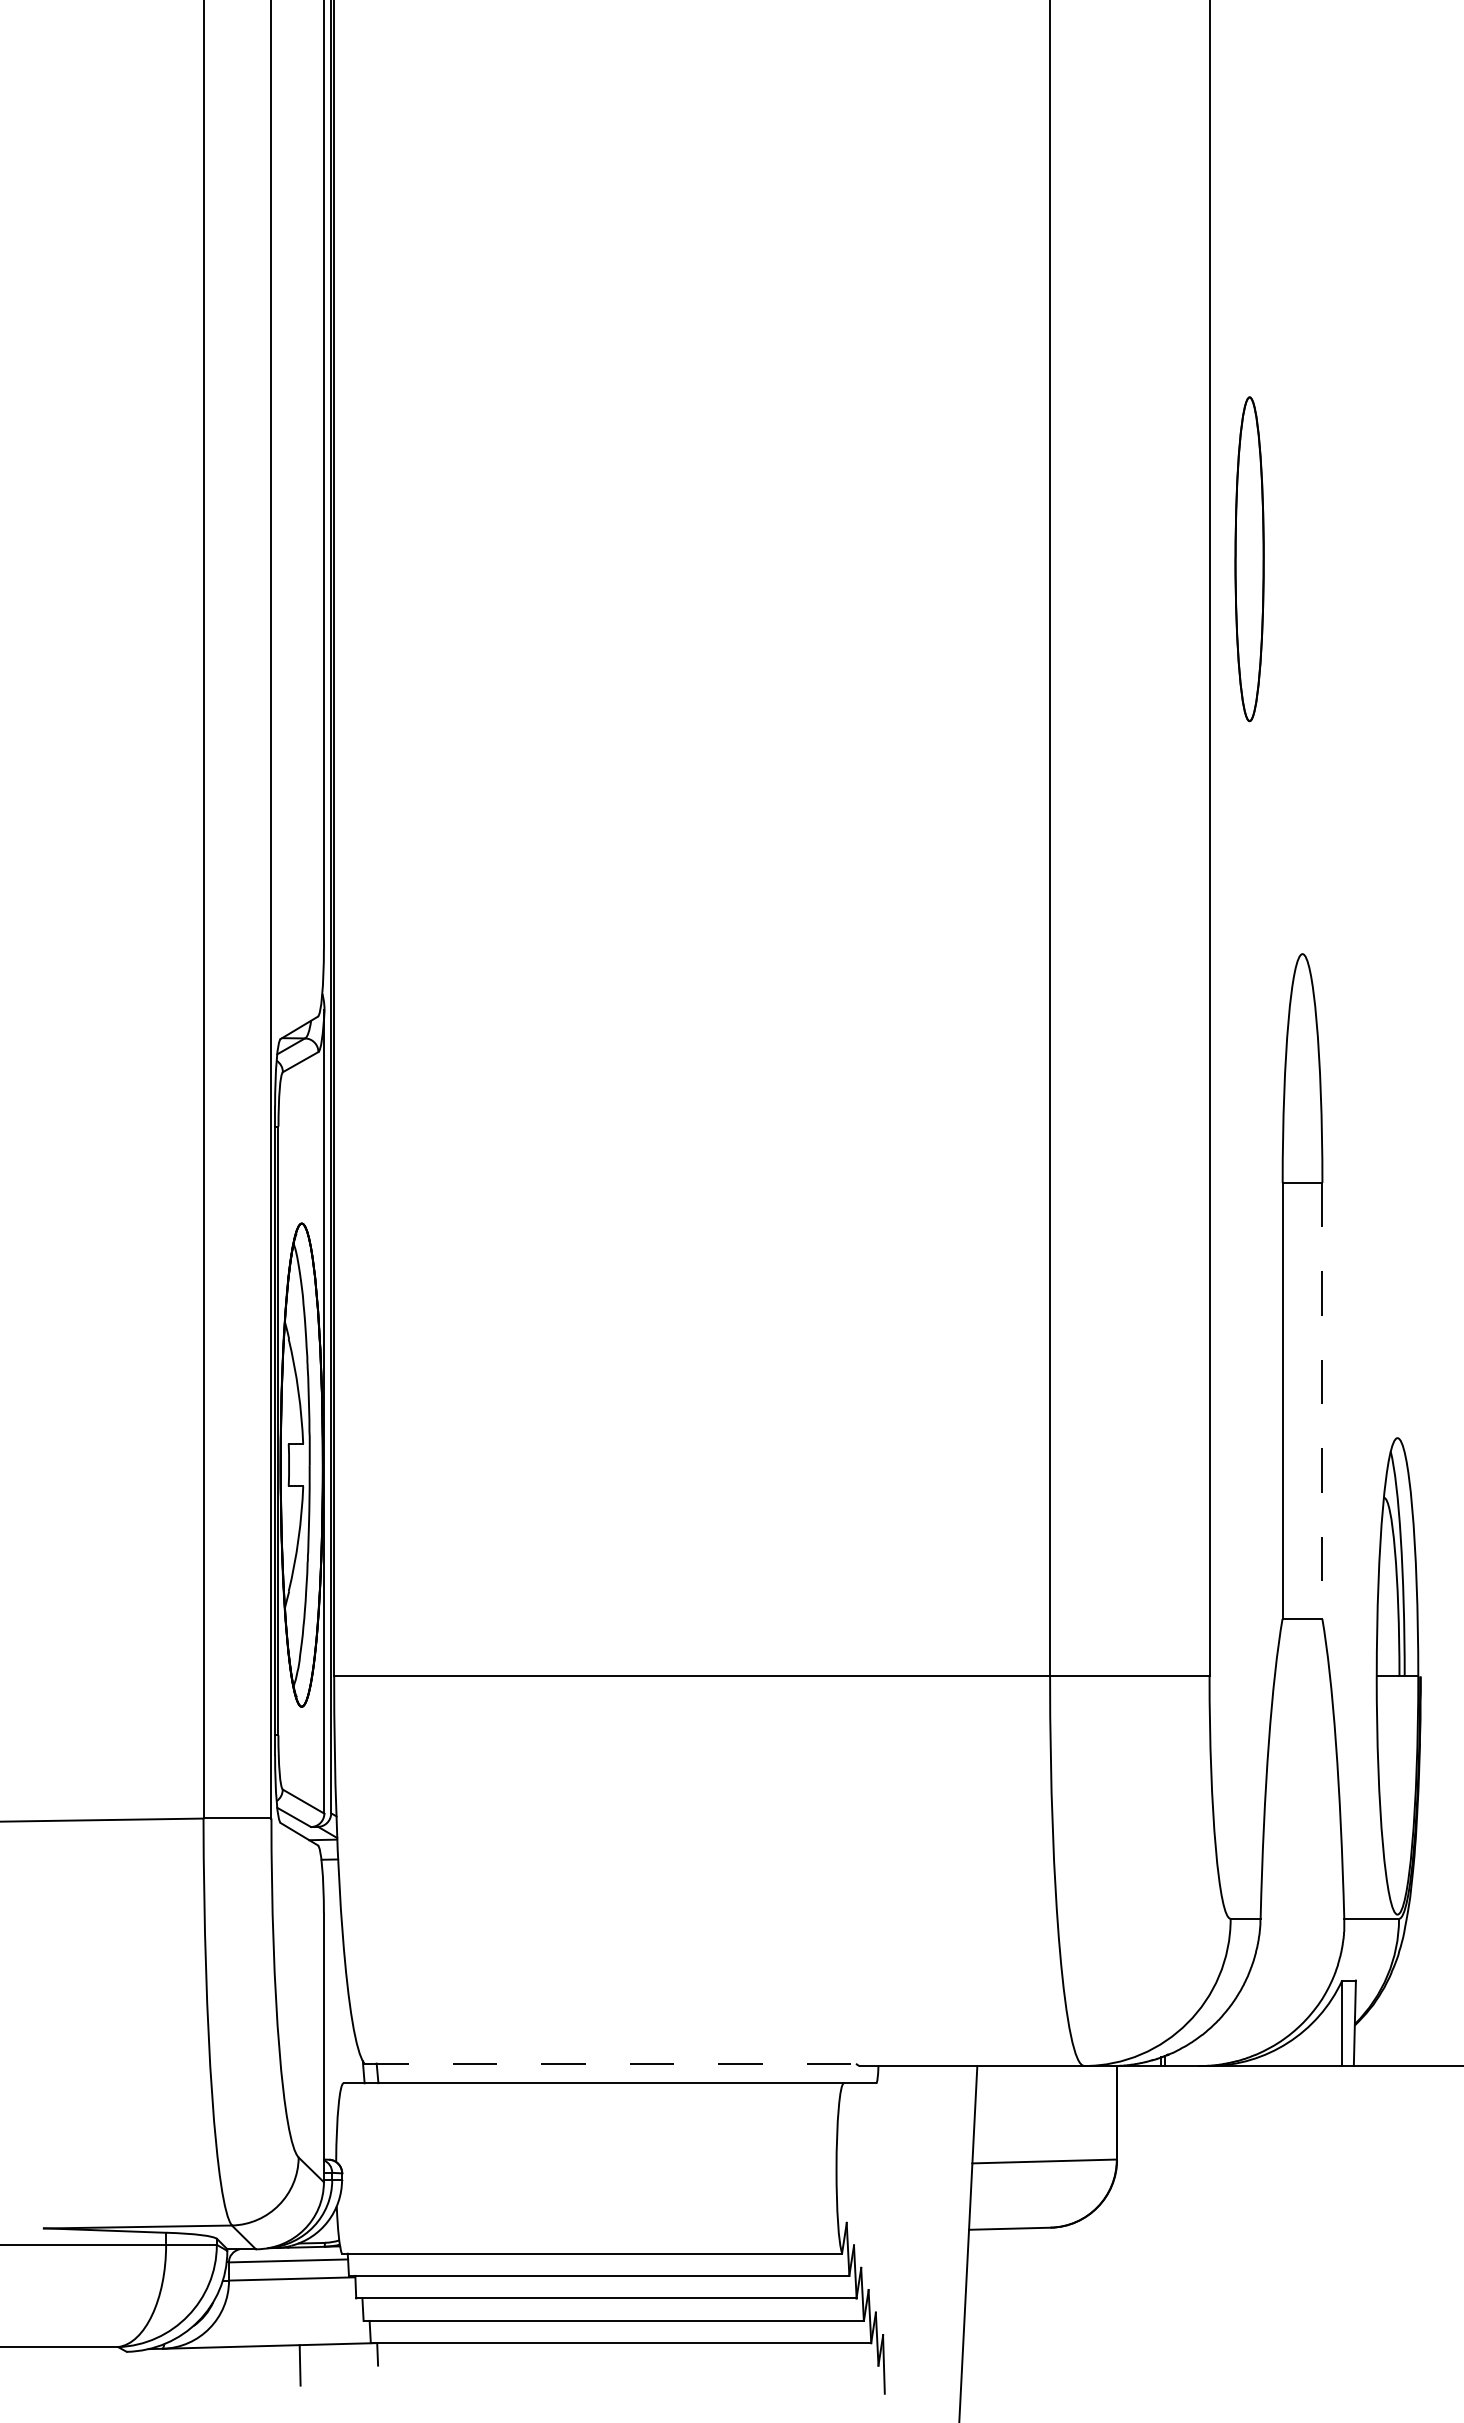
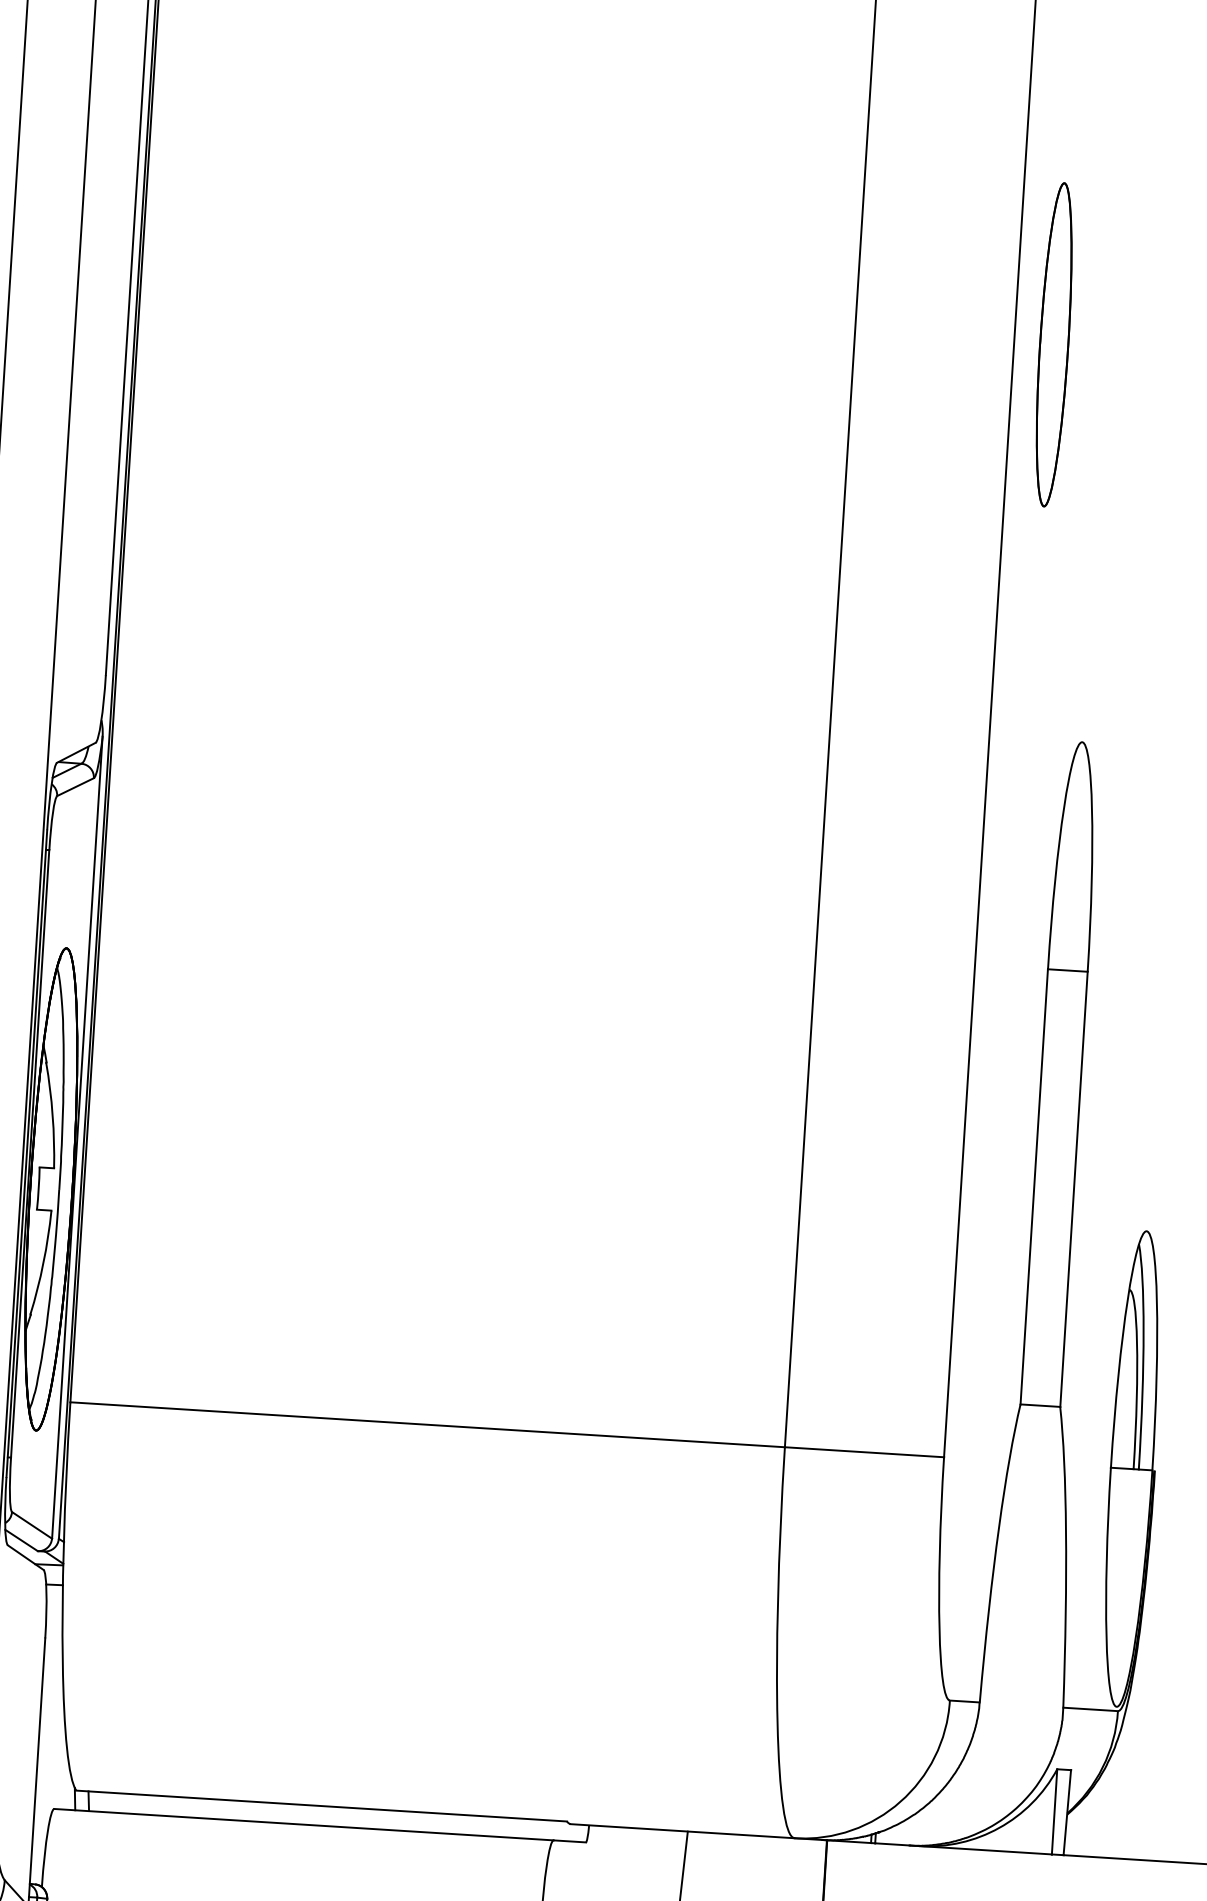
line: (1322, 1401) -> (1074, 1189), dashed -> solid
line: (610, 2063) -> (321, 1805), dashed -> solid

